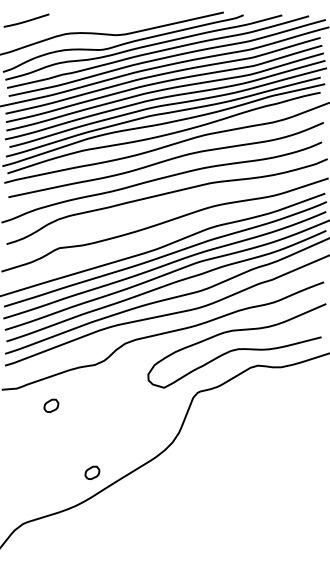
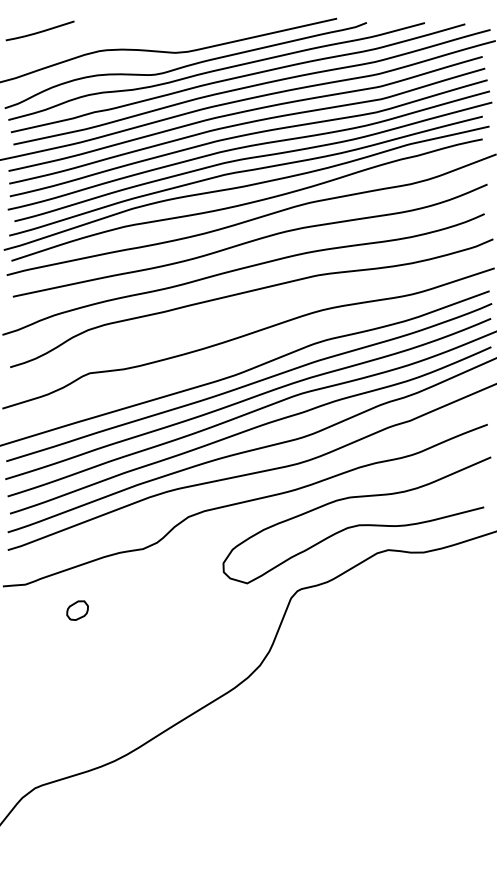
part: (92, 472) -> (139, 710), removed

